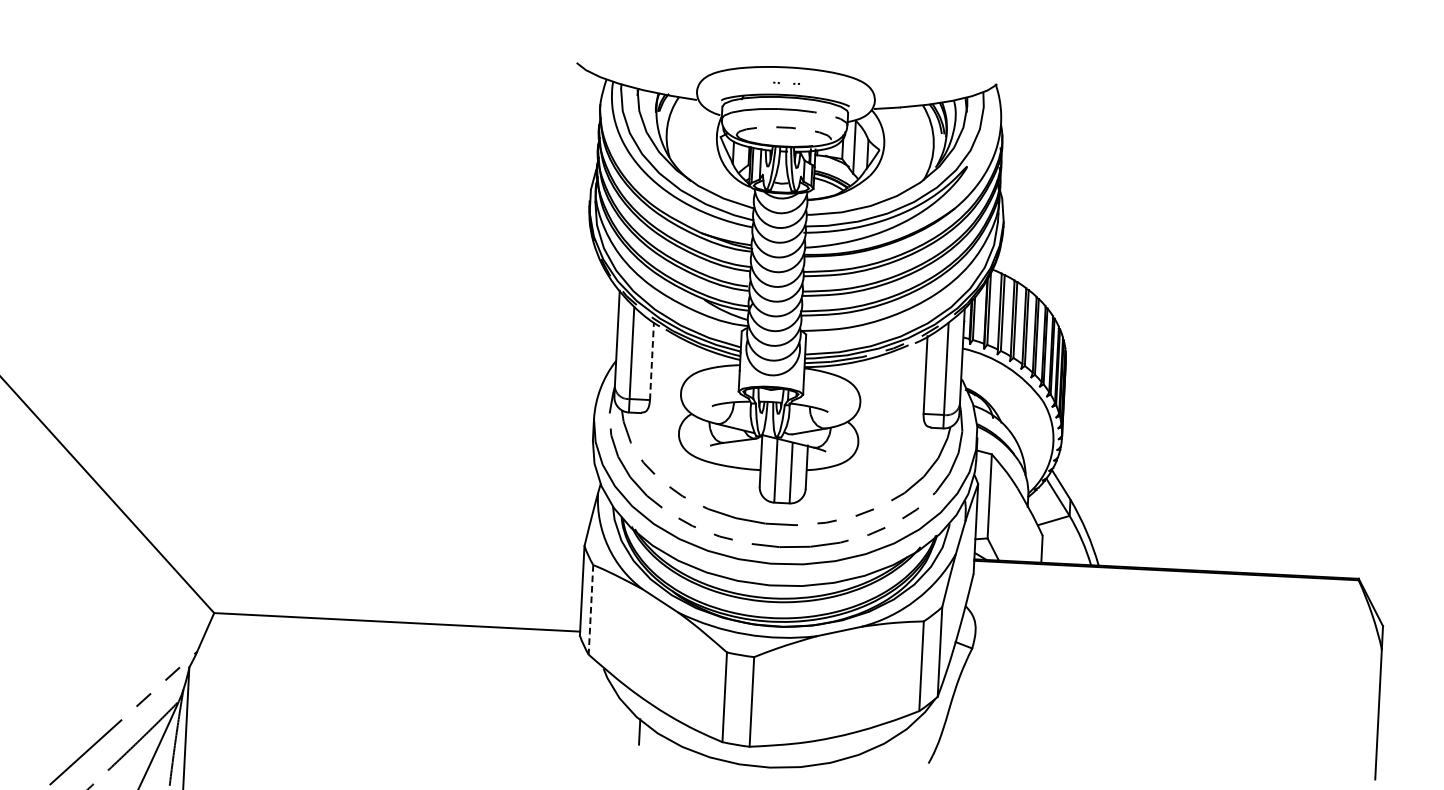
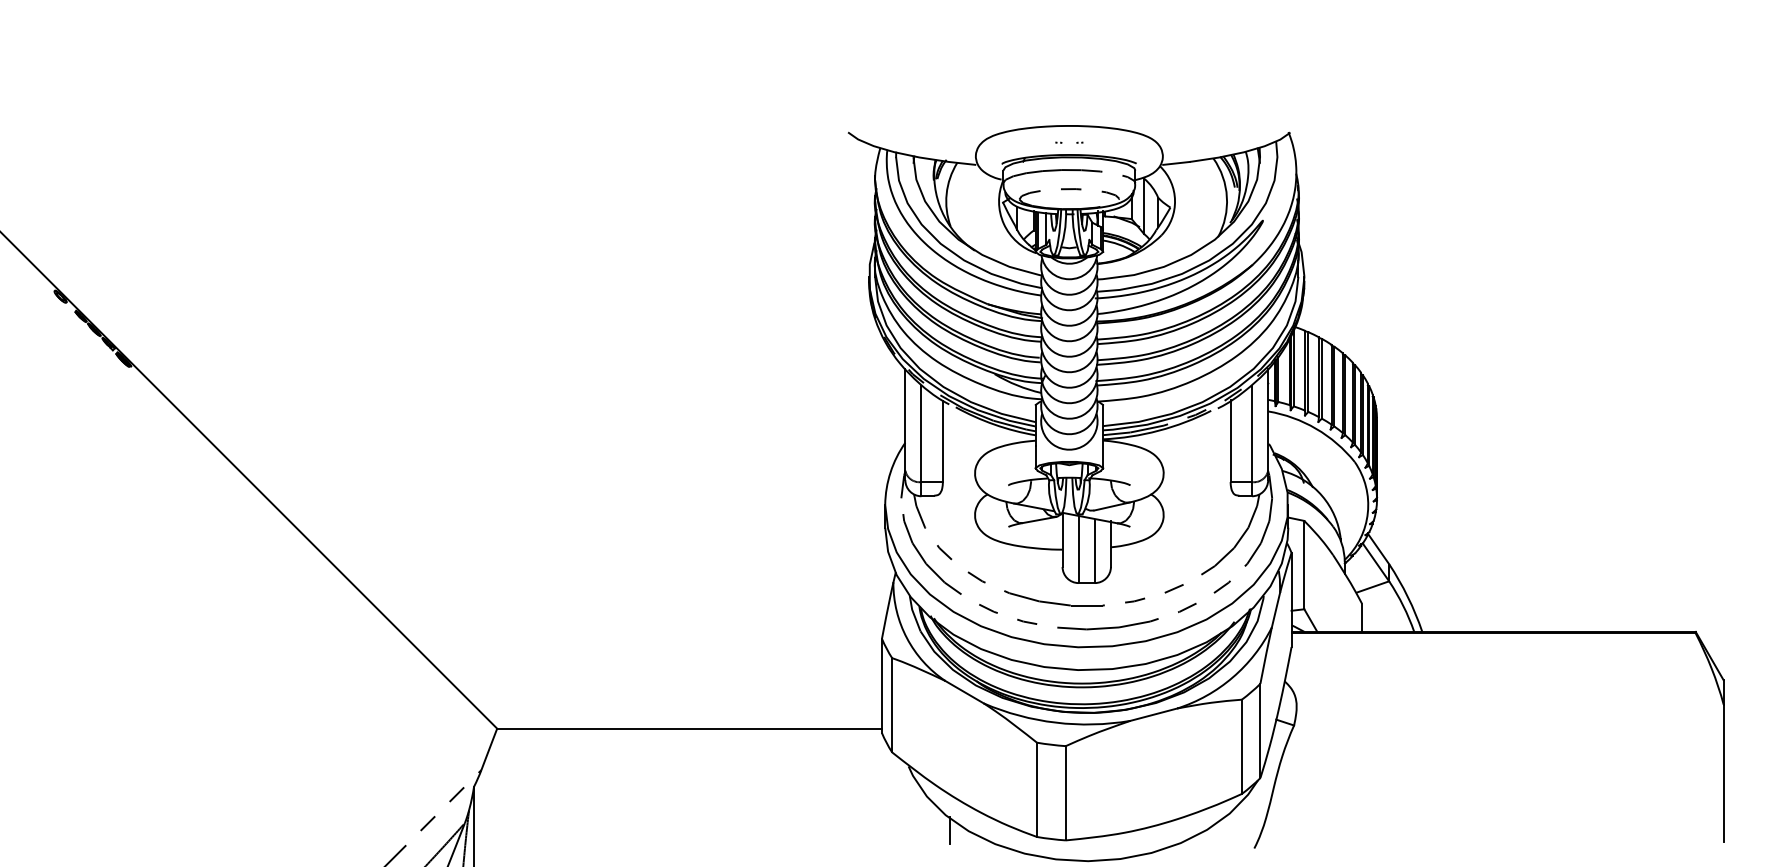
line: (651, 361) -> (942, 441), dashed -> solid
line: (591, 610) -> (892, 705), dashed -> solid

